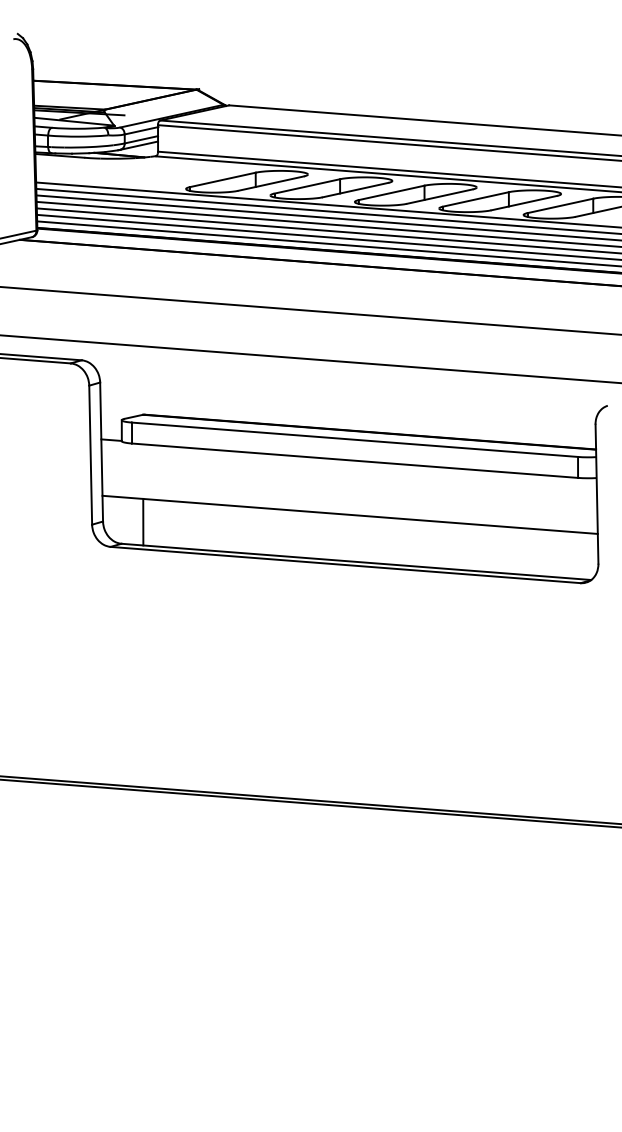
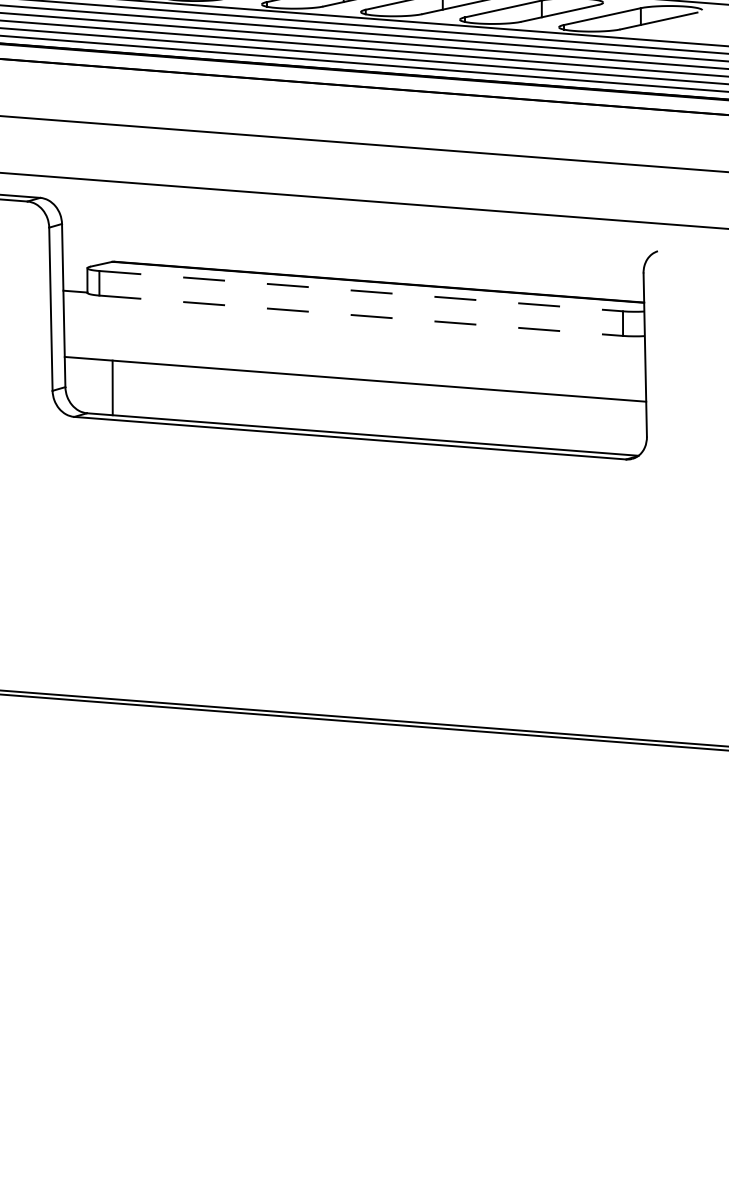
line: (355, 439) -> (361, 290), solid -> dashed
line: (355, 460) -> (361, 315), solid -> dashed

